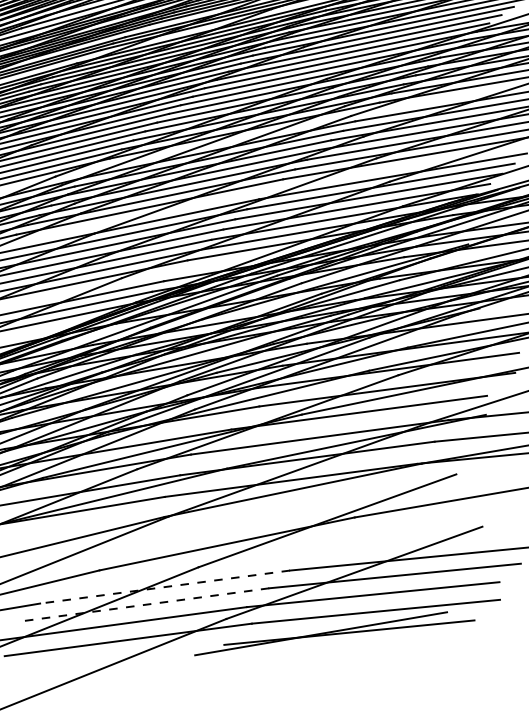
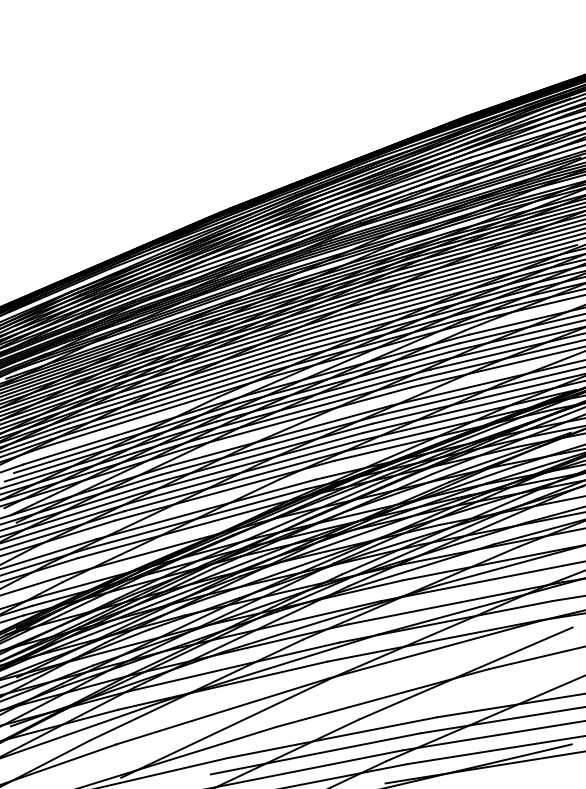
line: (165, 586) -> (332, 737), dashed -> solid
line: (143, 604) -> (315, 753), dashed -> solid

